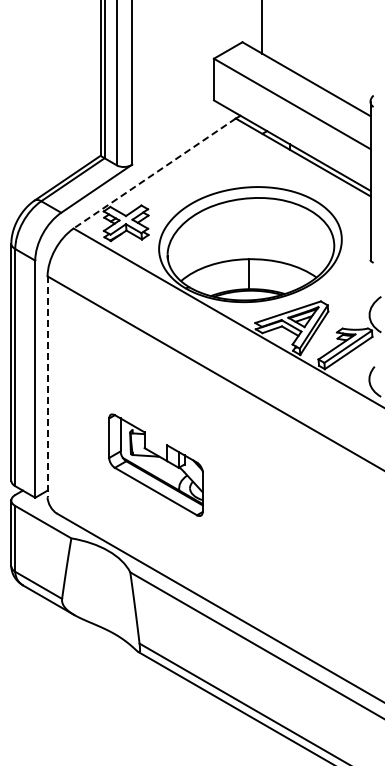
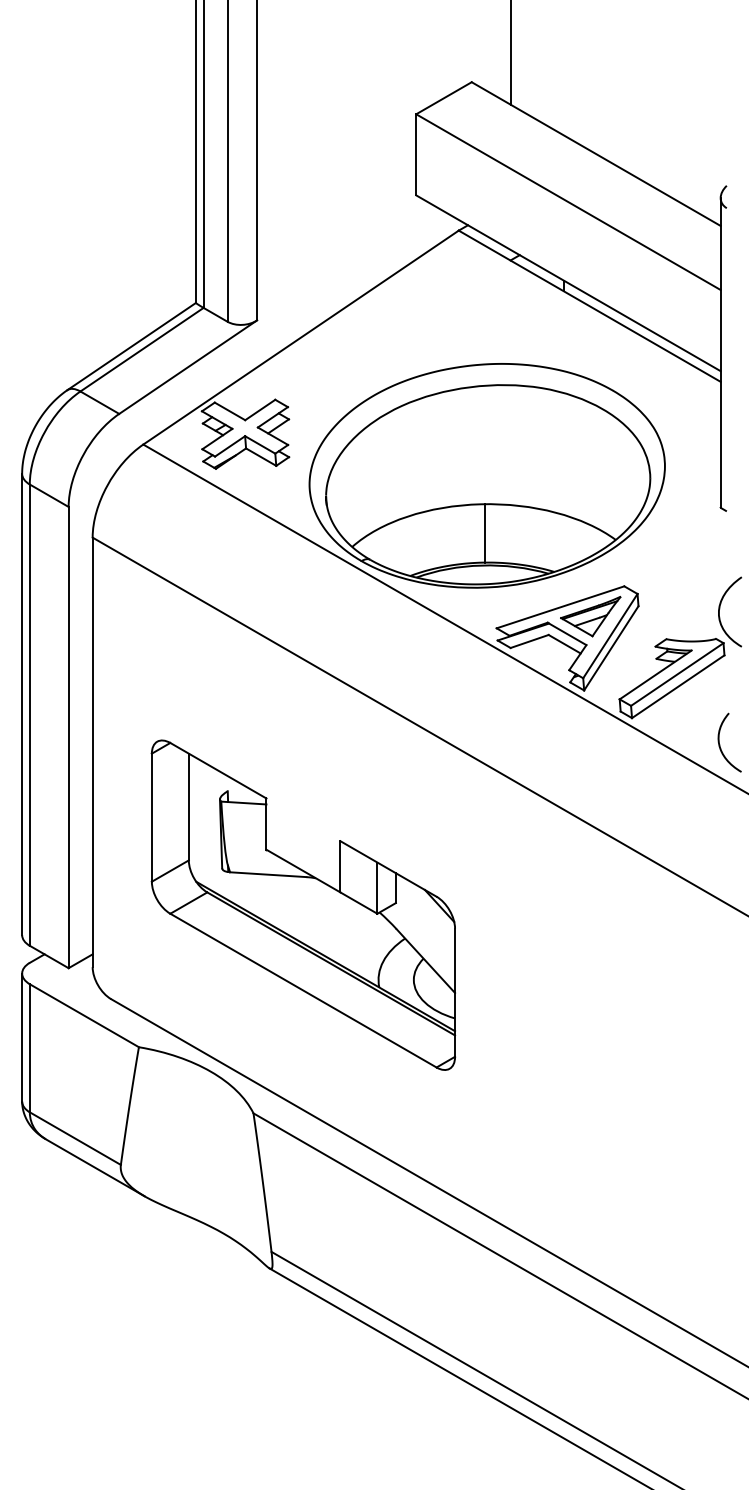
line: (154, 173) -> (300, 337), dashed -> solid
line: (47, 387) -> (92, 753), dashed -> solid
part: (155, 464) -> (302, 903), size x1.67

